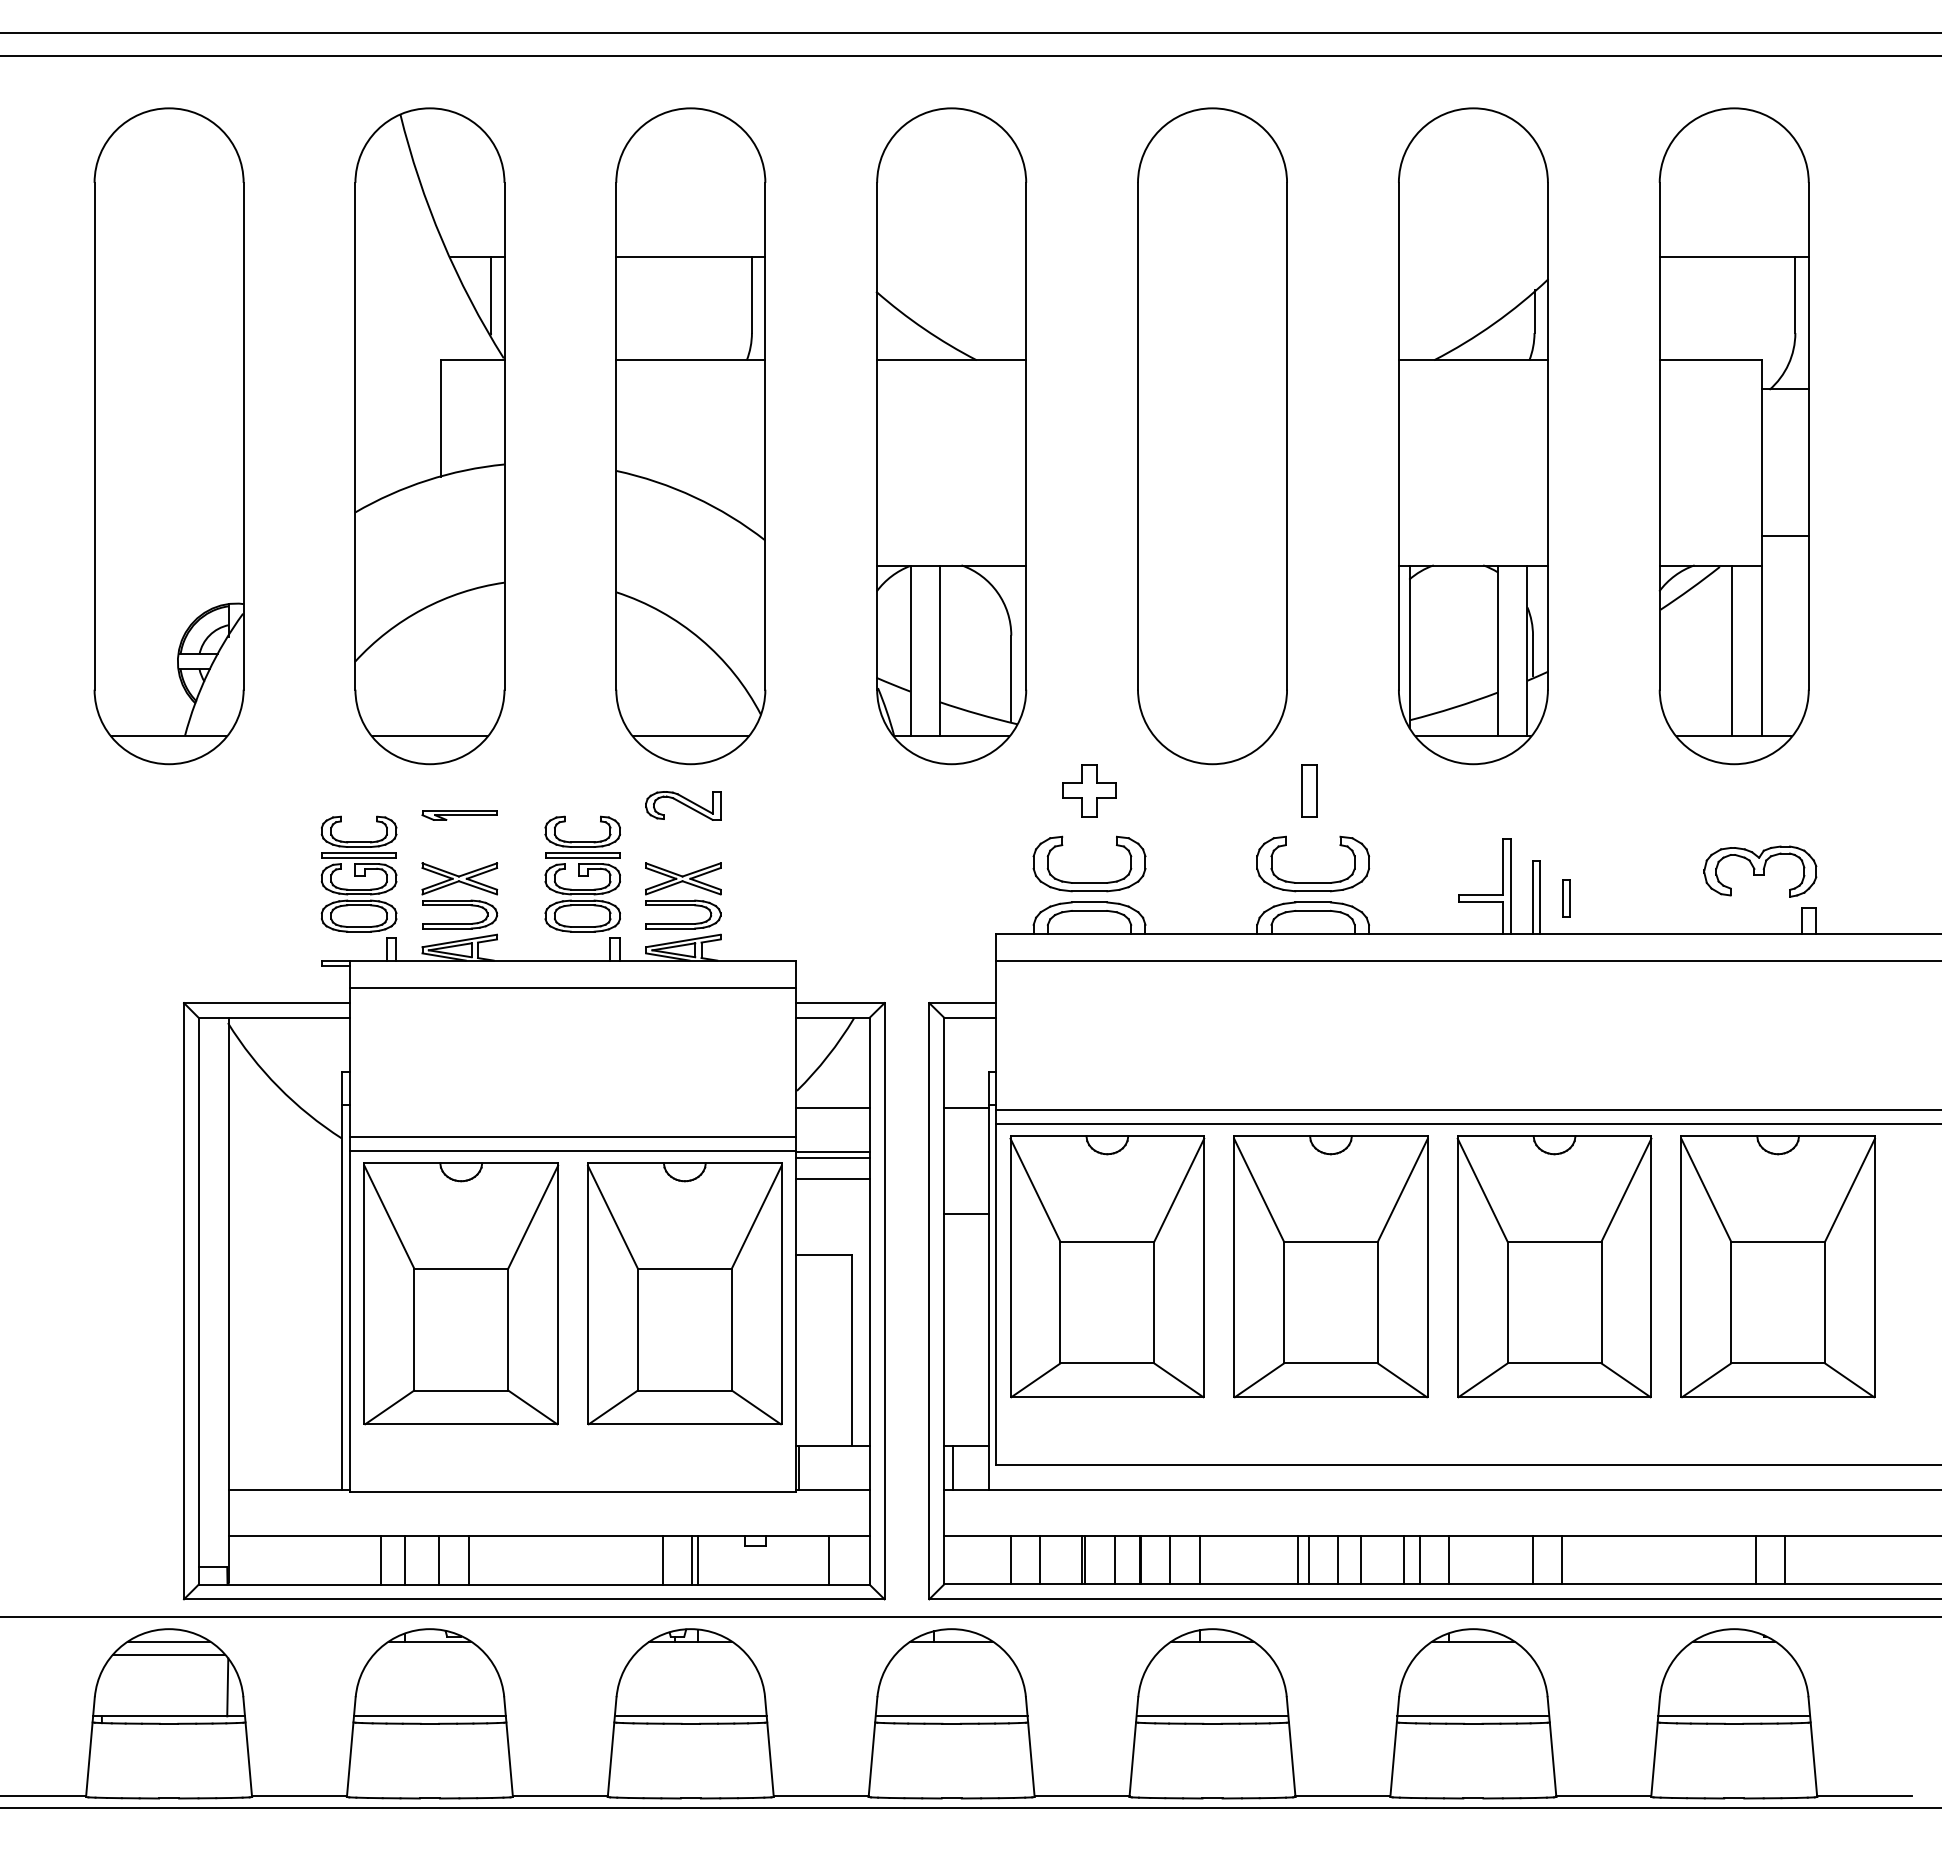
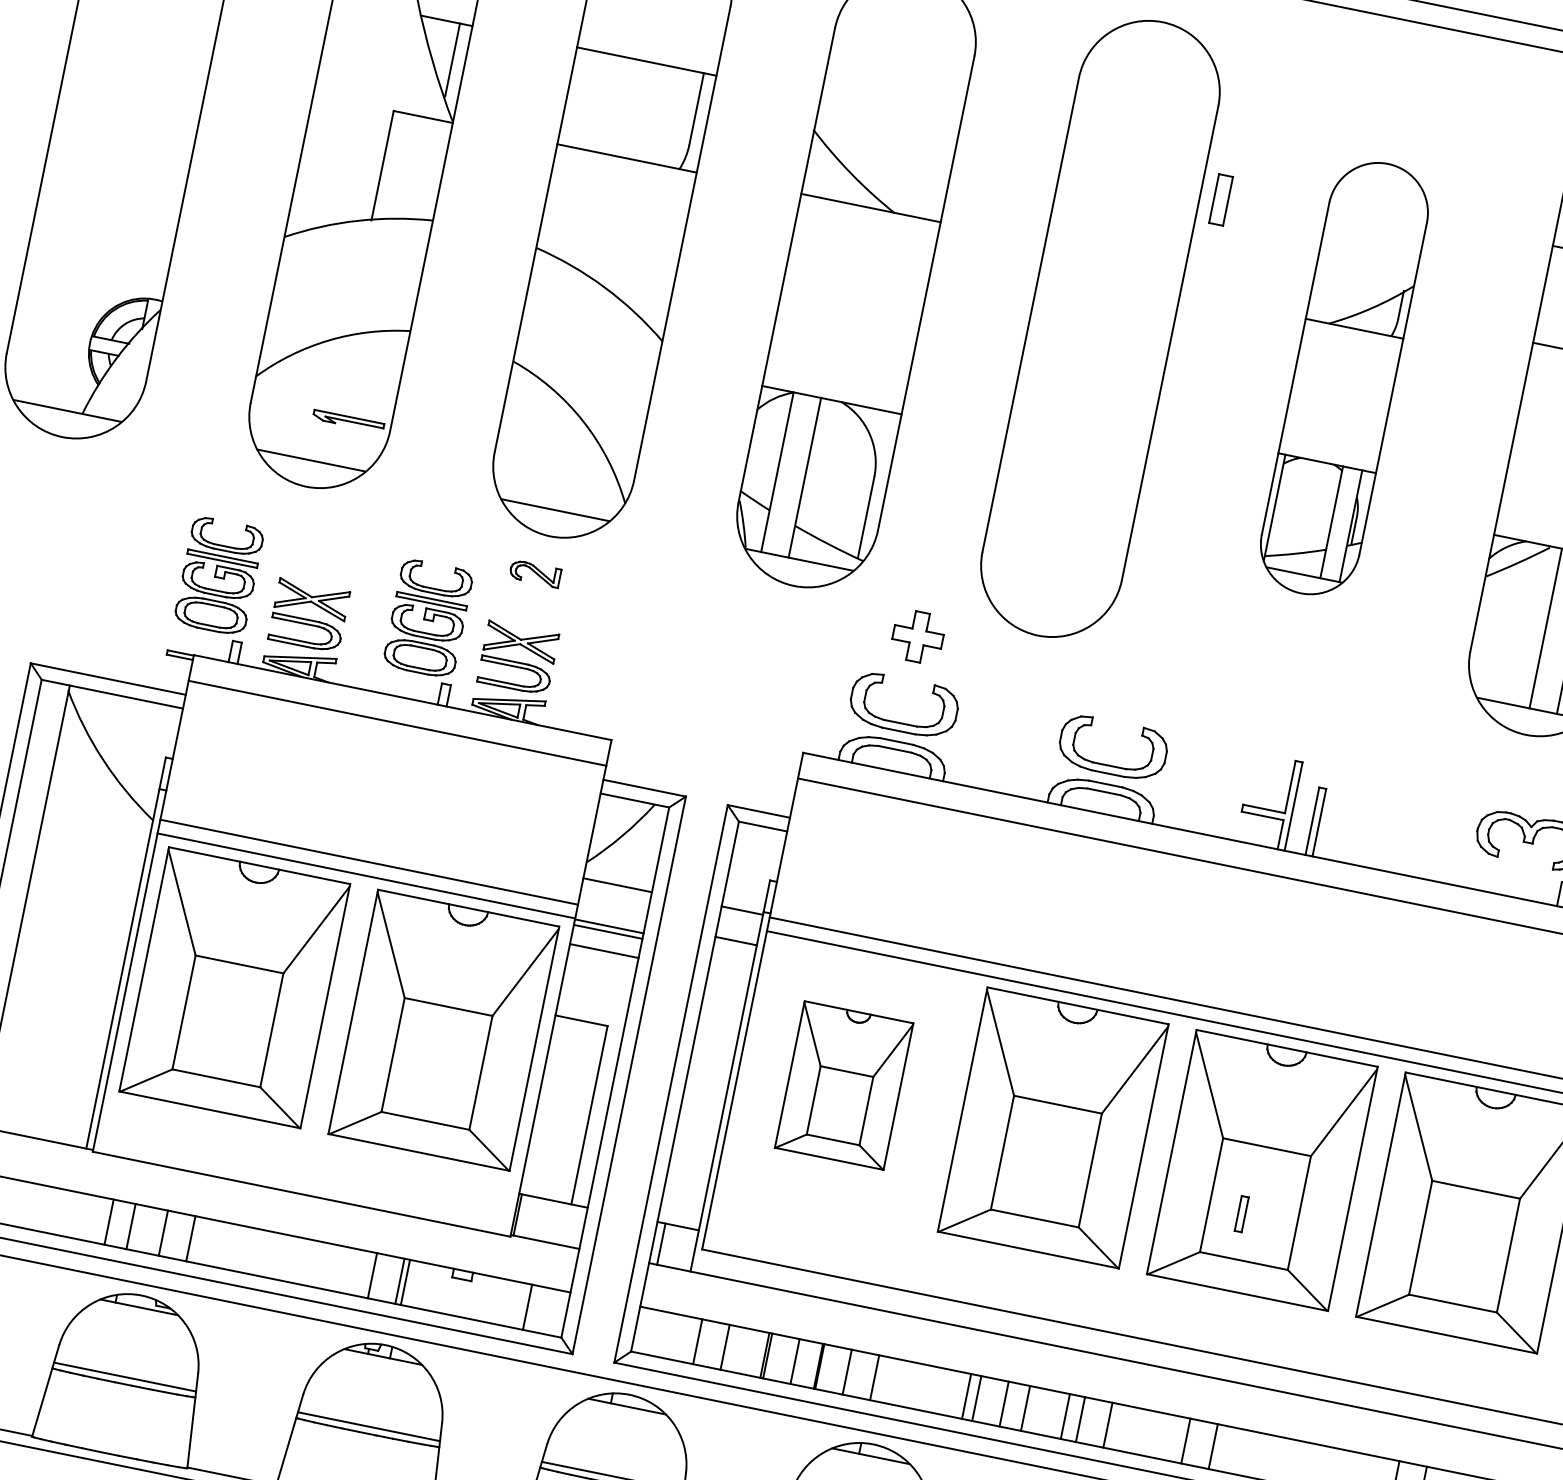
part: (1473, 436) -> (1344, 378), size x0.7
part: (1309, 790) -> (1221, 199), moved
part: (683, 805) -> (535, 573), size x0.7
part: (459, 815) -> (348, 421), moved
part: (1566, 898) -> (1241, 1213), moved
line: (966, 1214) -> (736, 941), moved
part: (1107, 1266) -> (844, 1085), size x0.6

